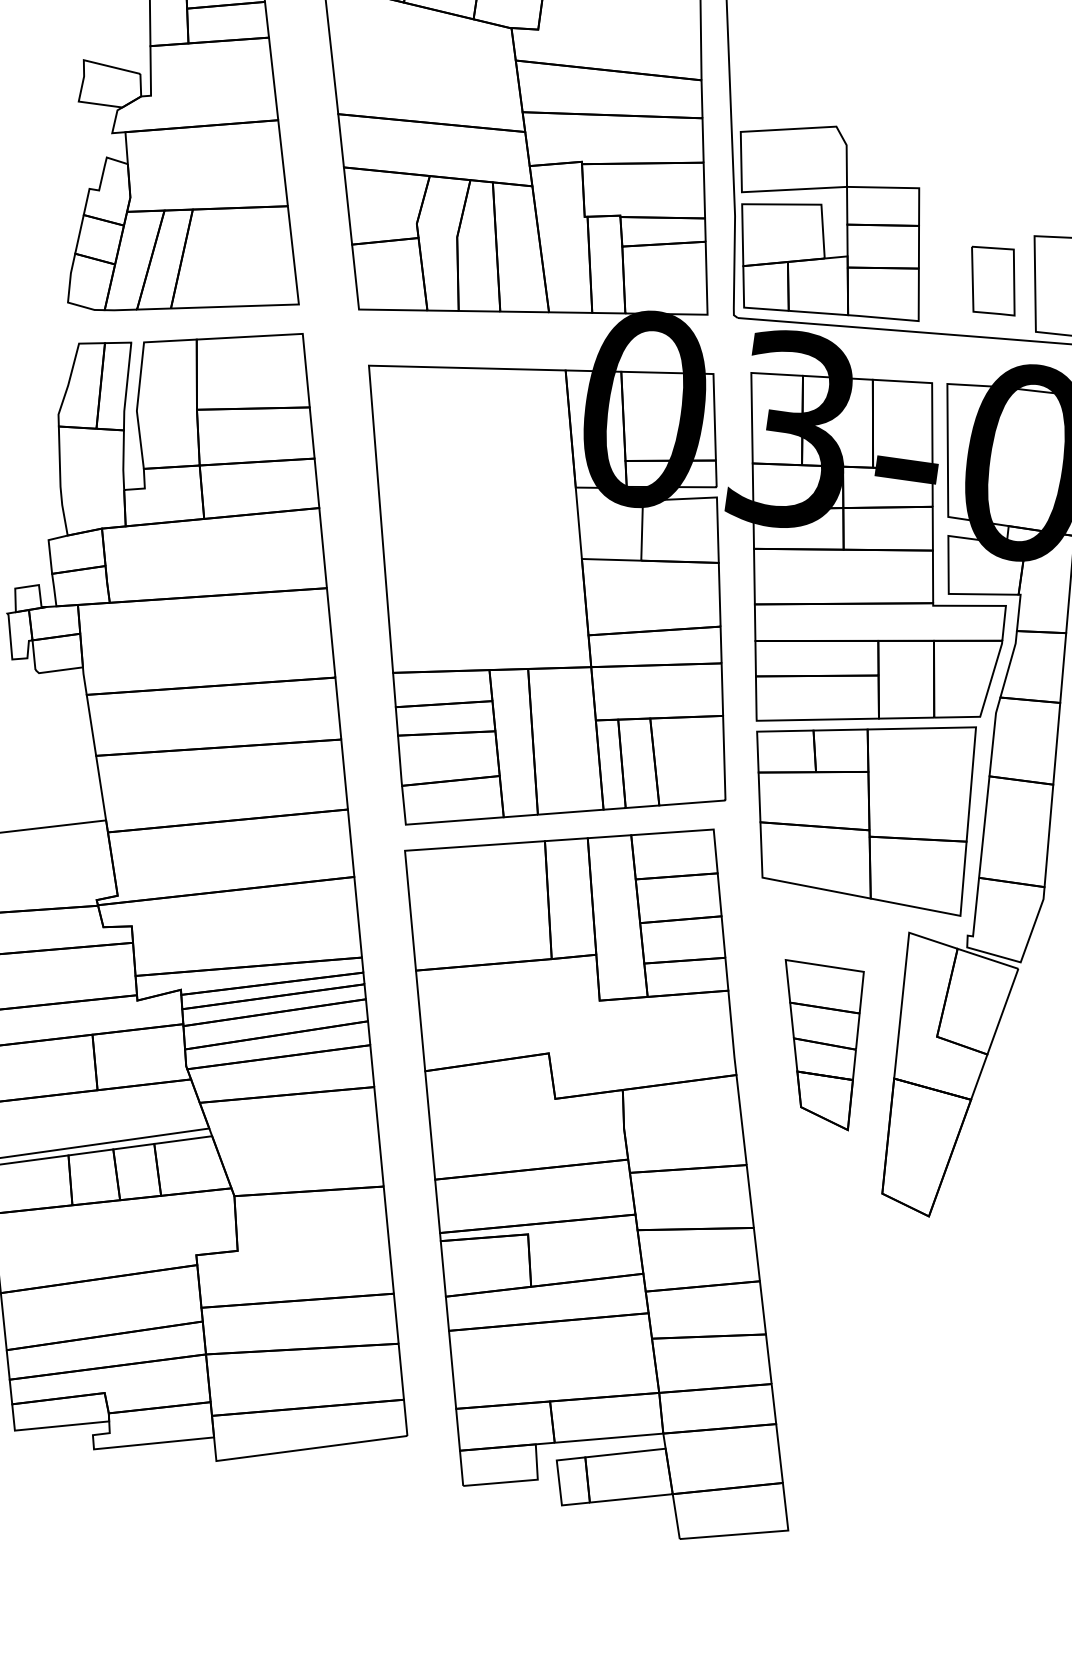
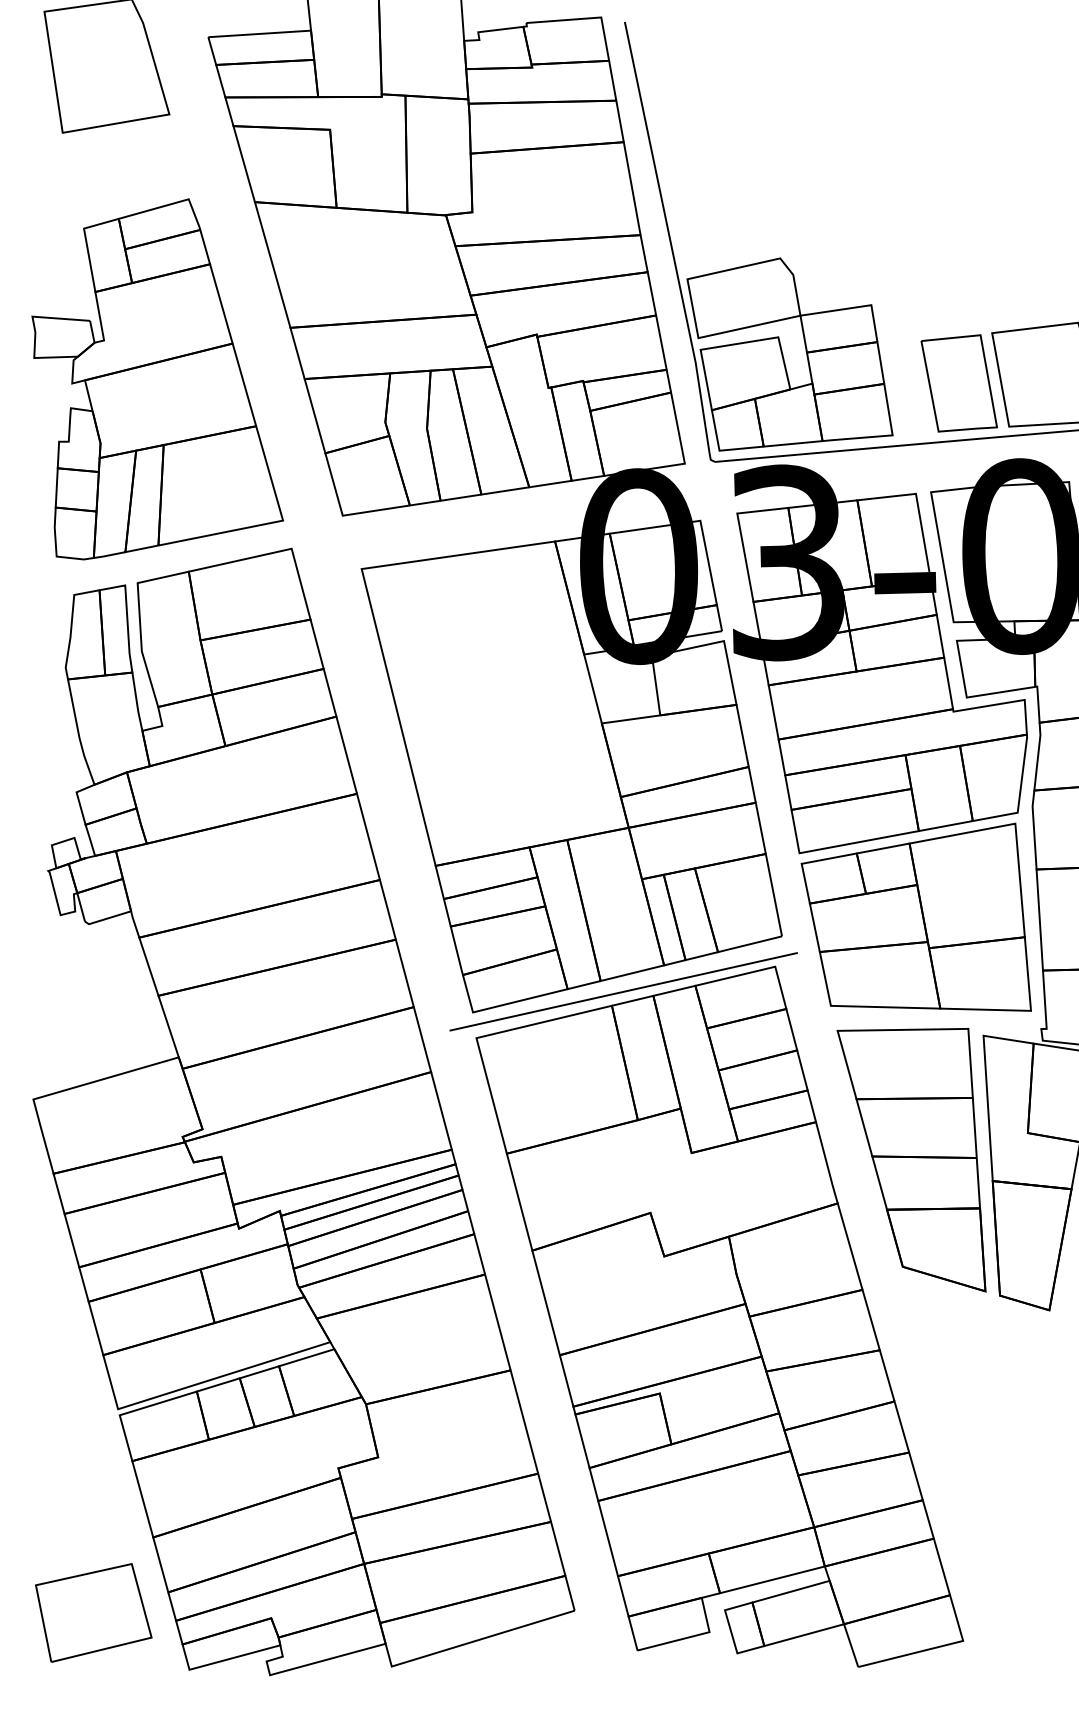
part: (992, 280) -> (958, 383), size x1.43
line: (558, 828) -> (623, 991), added
part: (816, 1044) -> (911, 1160), size x1.67

